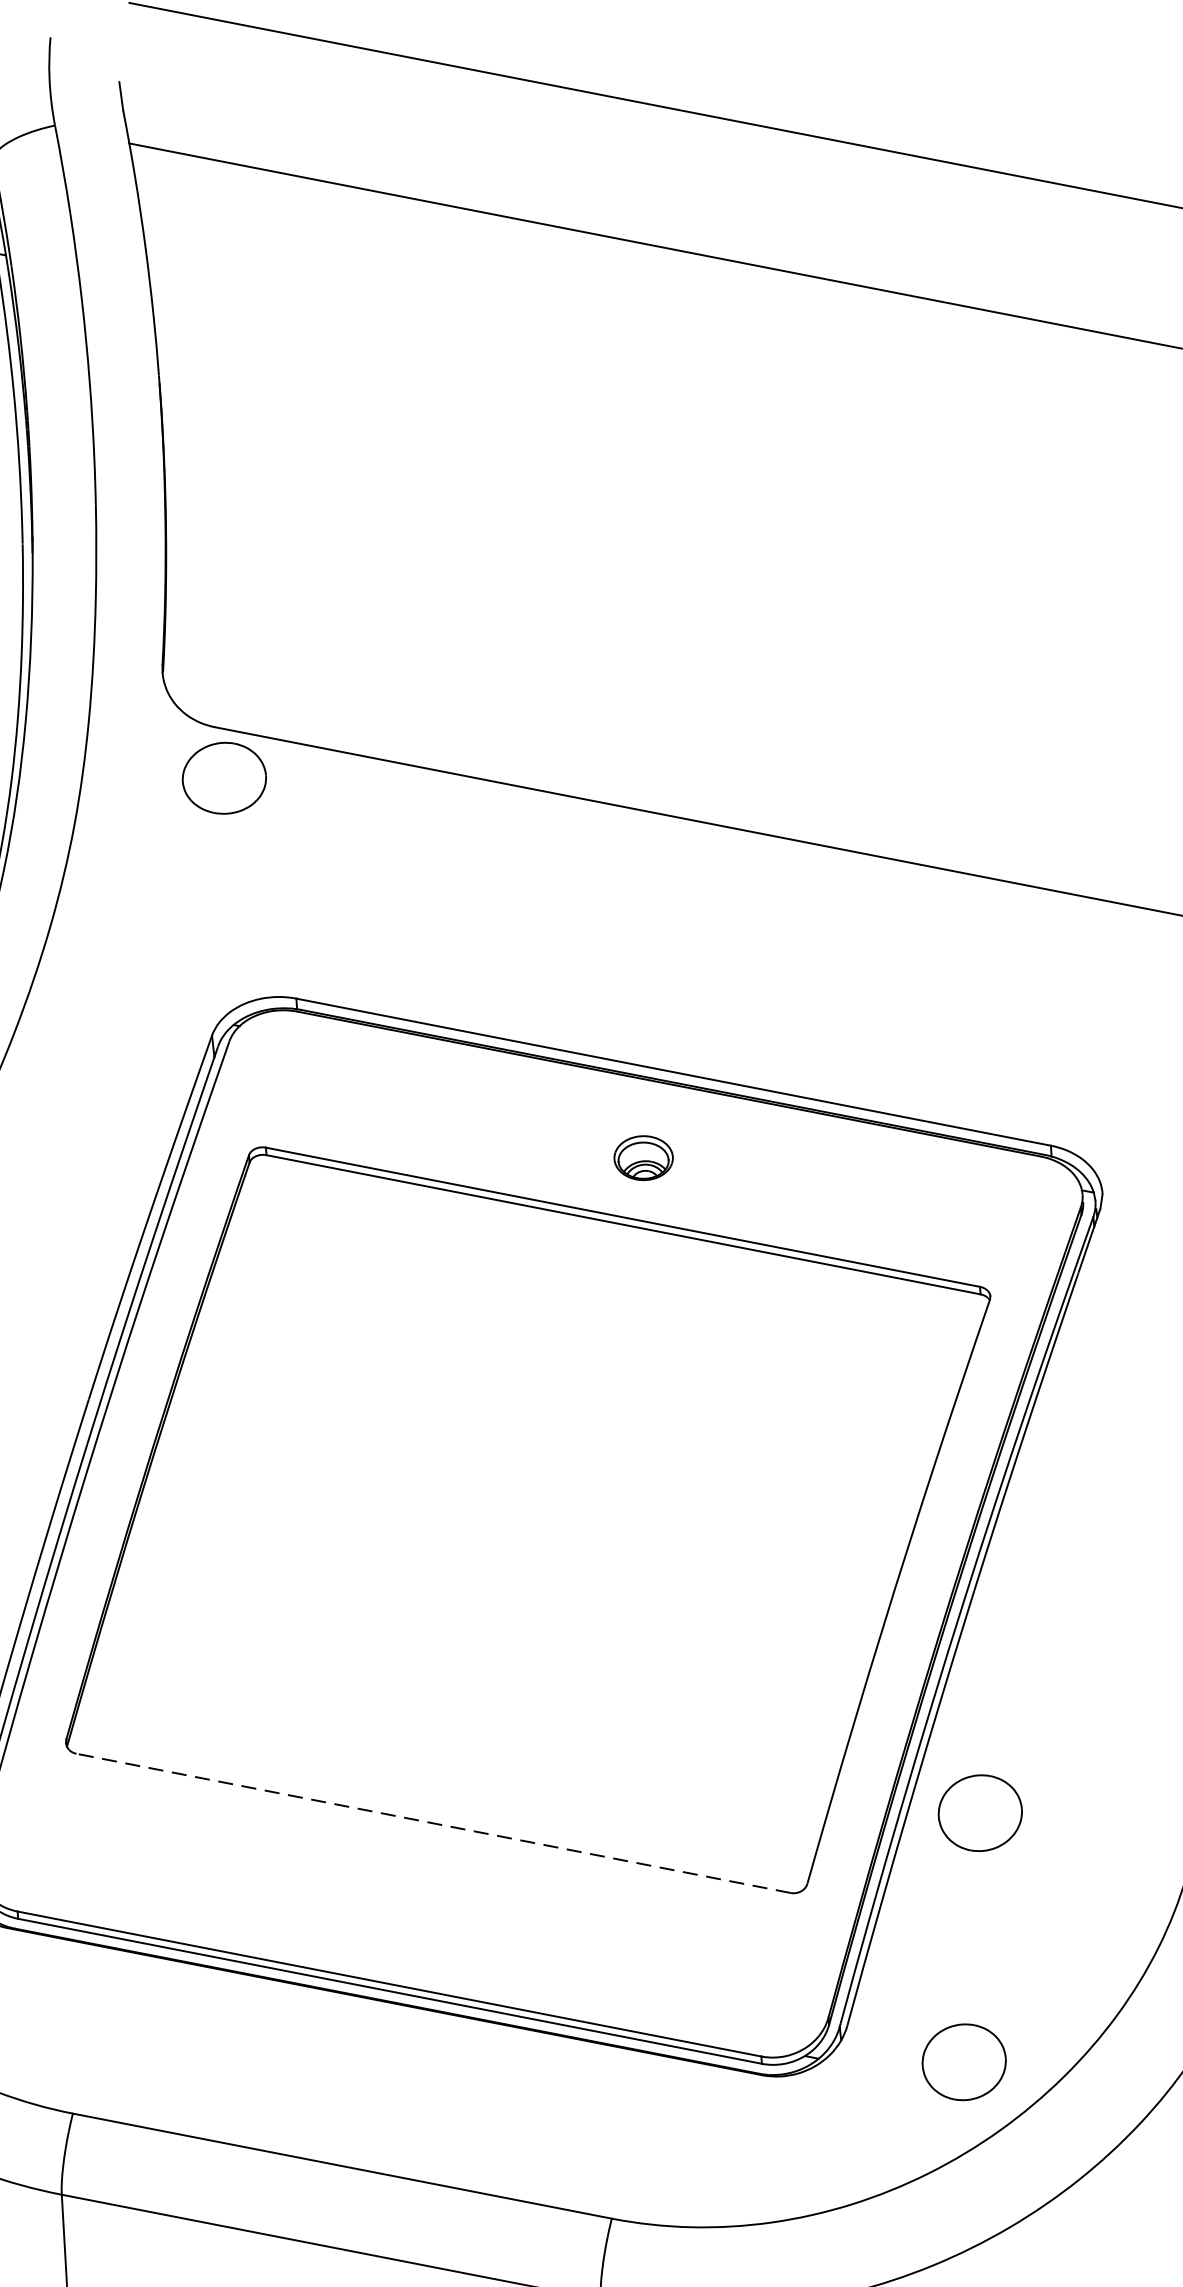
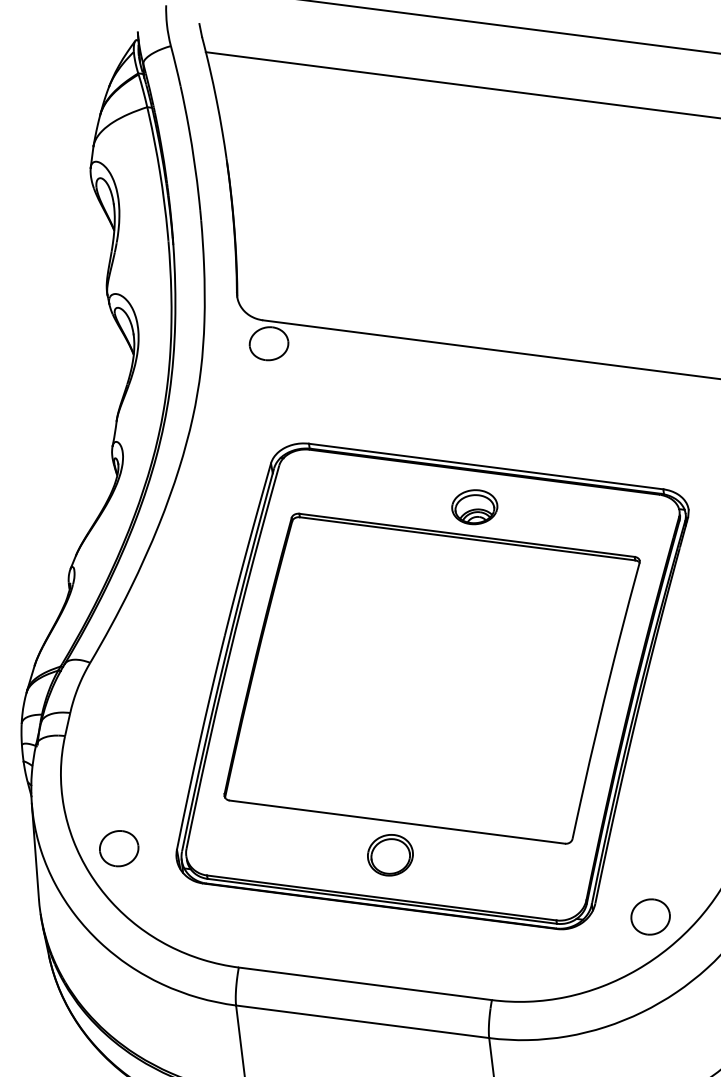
part: (642, 1158) -> (474, 507), size x1.67
part: (980, 1812) -> (650, 800), removed
line: (431, 1824) -> (396, 822), dashed -> solid
part: (414, 1894) -> (390, 855), added

